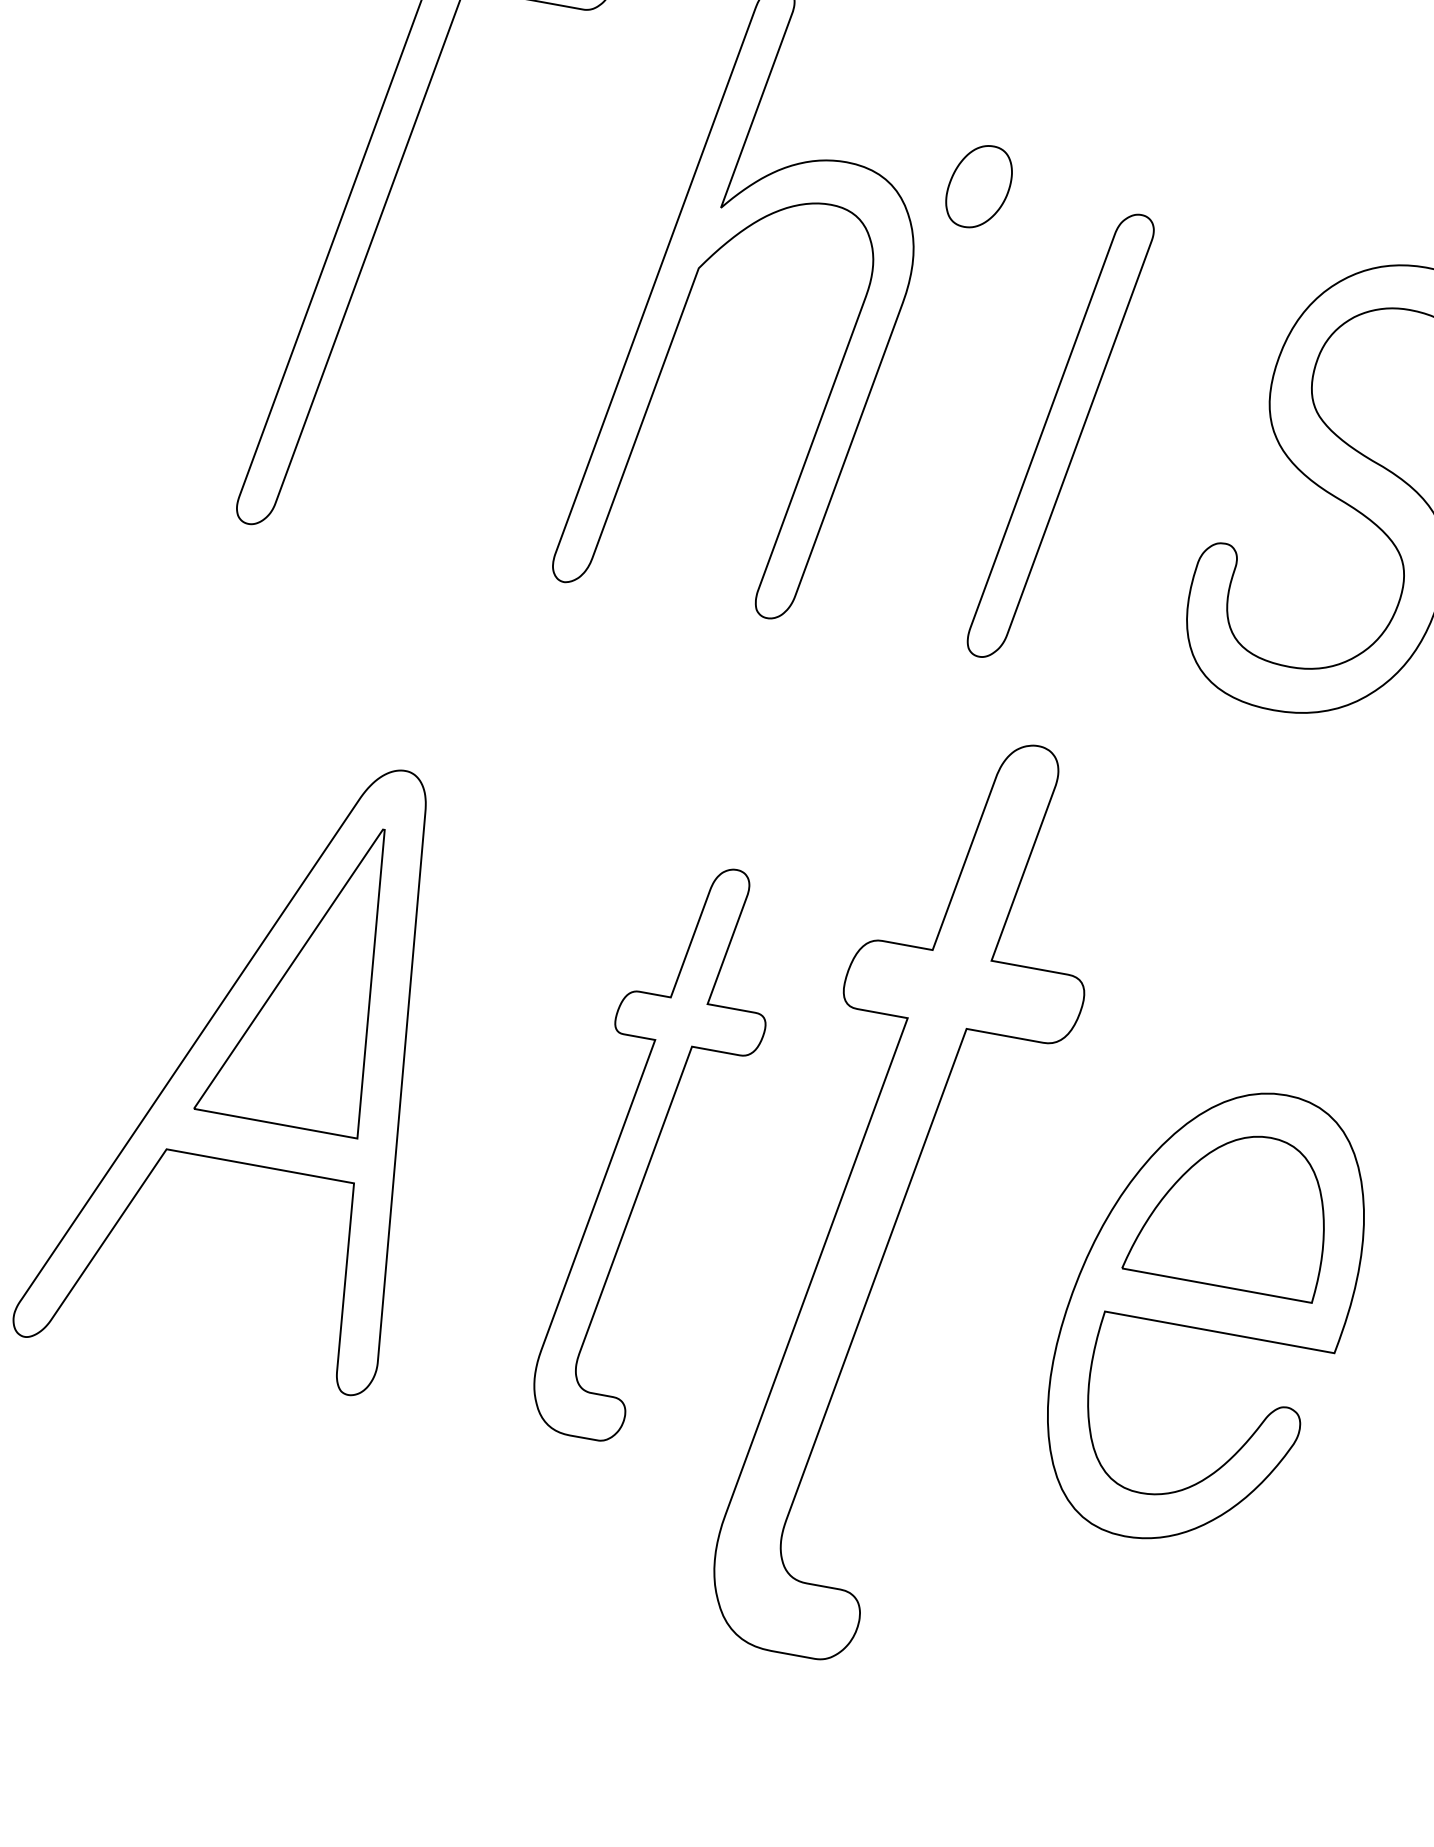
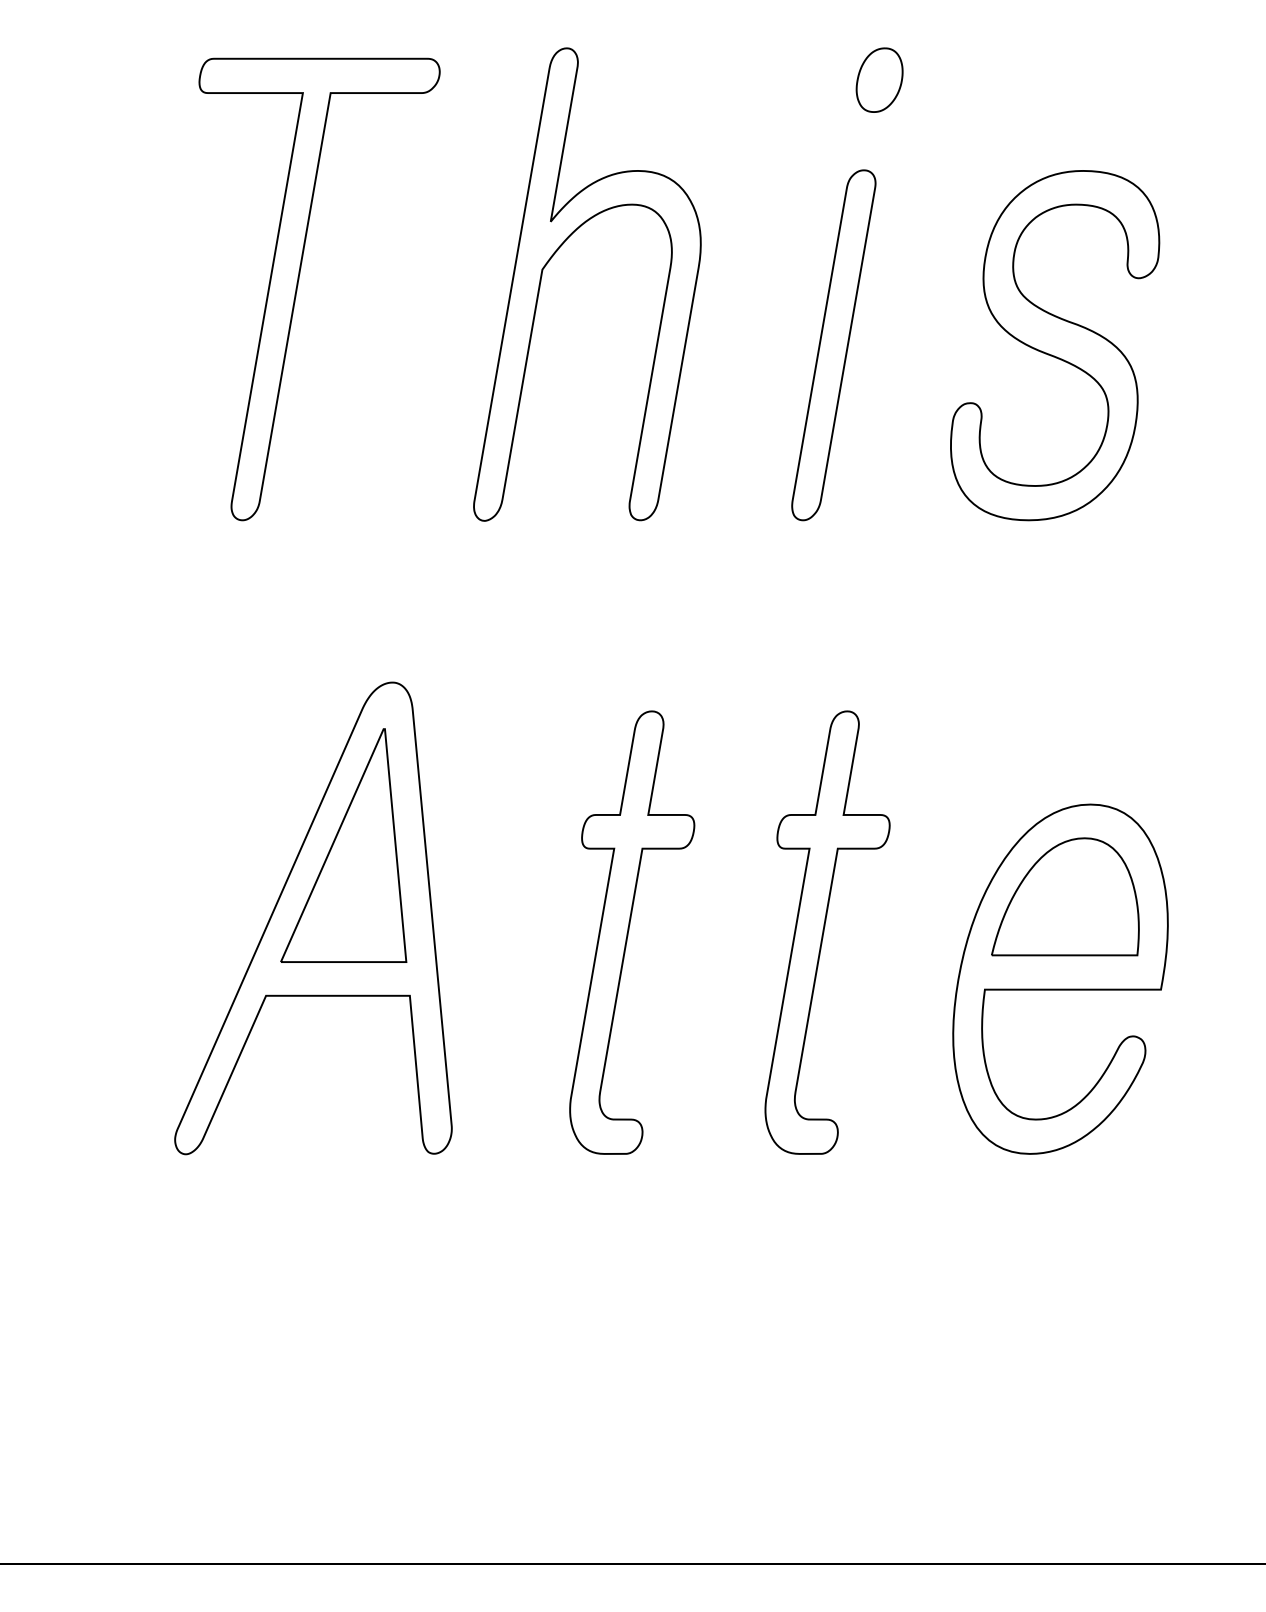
part: (979, 185) -> (879, 79), moved
part: (913, 1199) -> (827, 932), size x0.62

